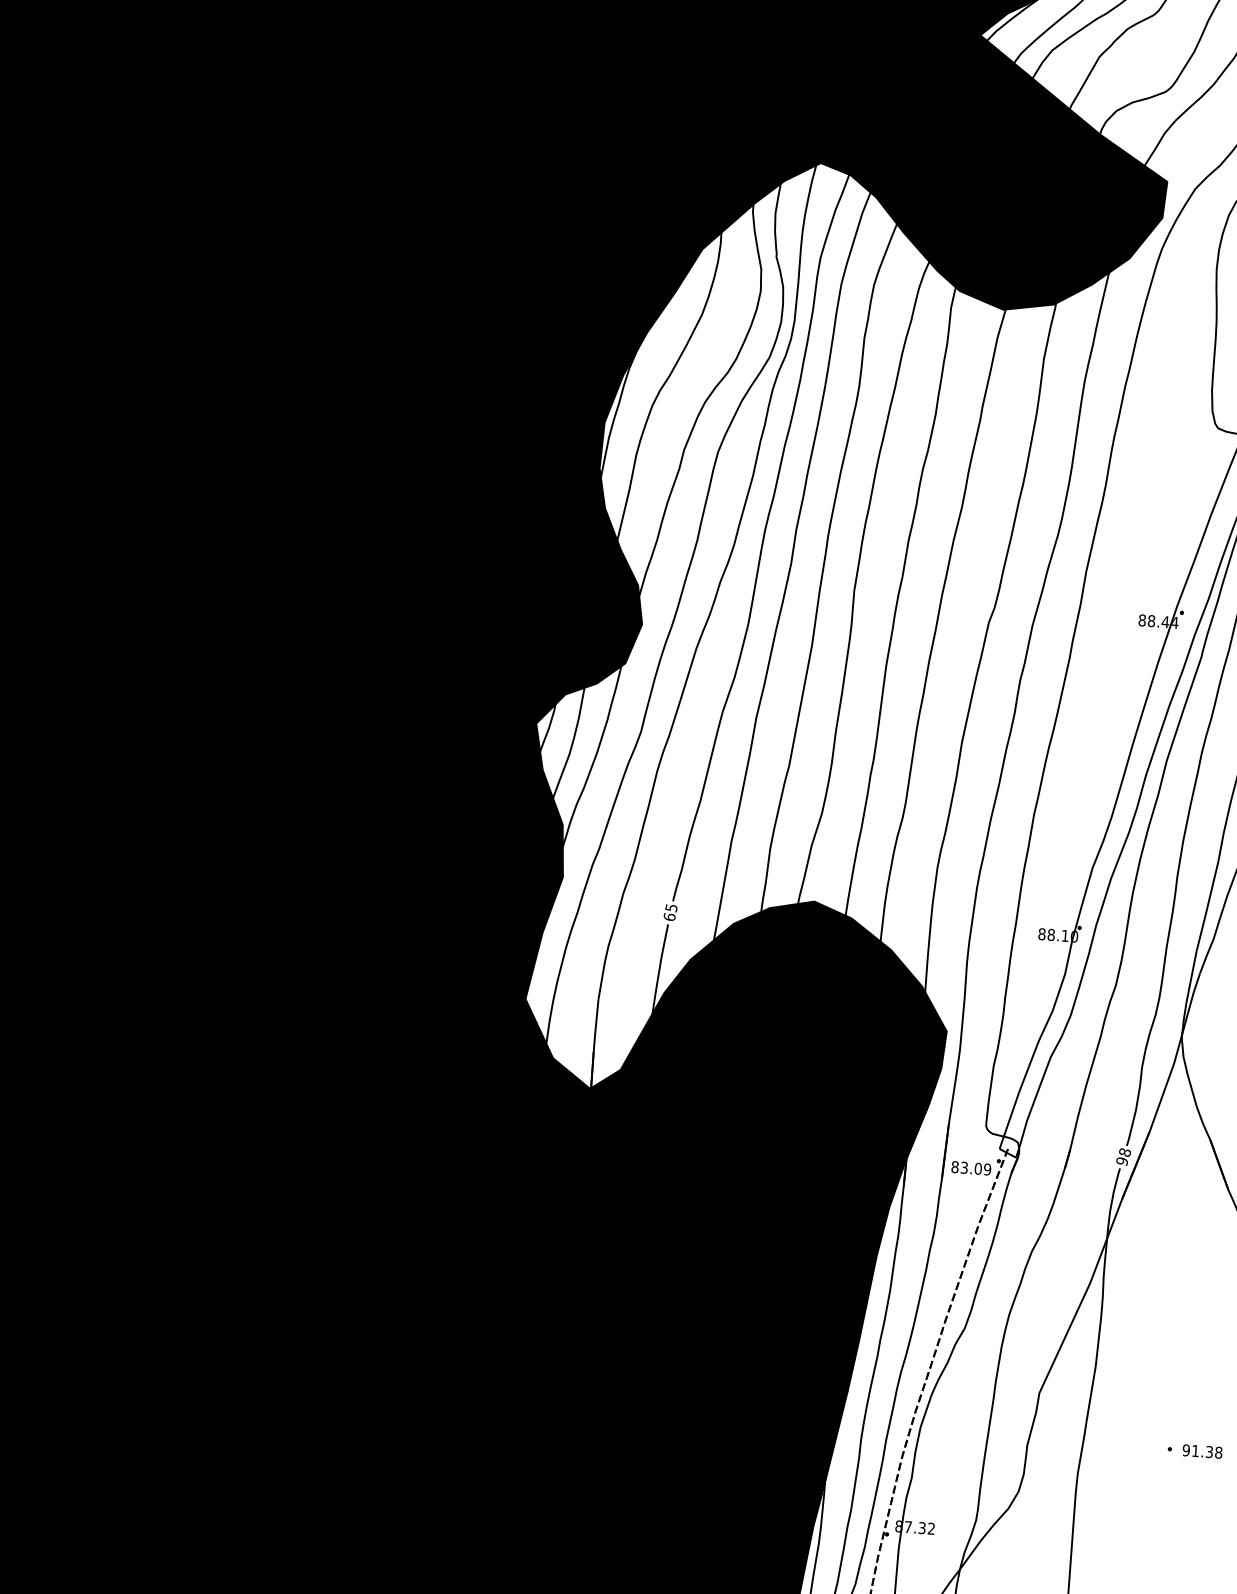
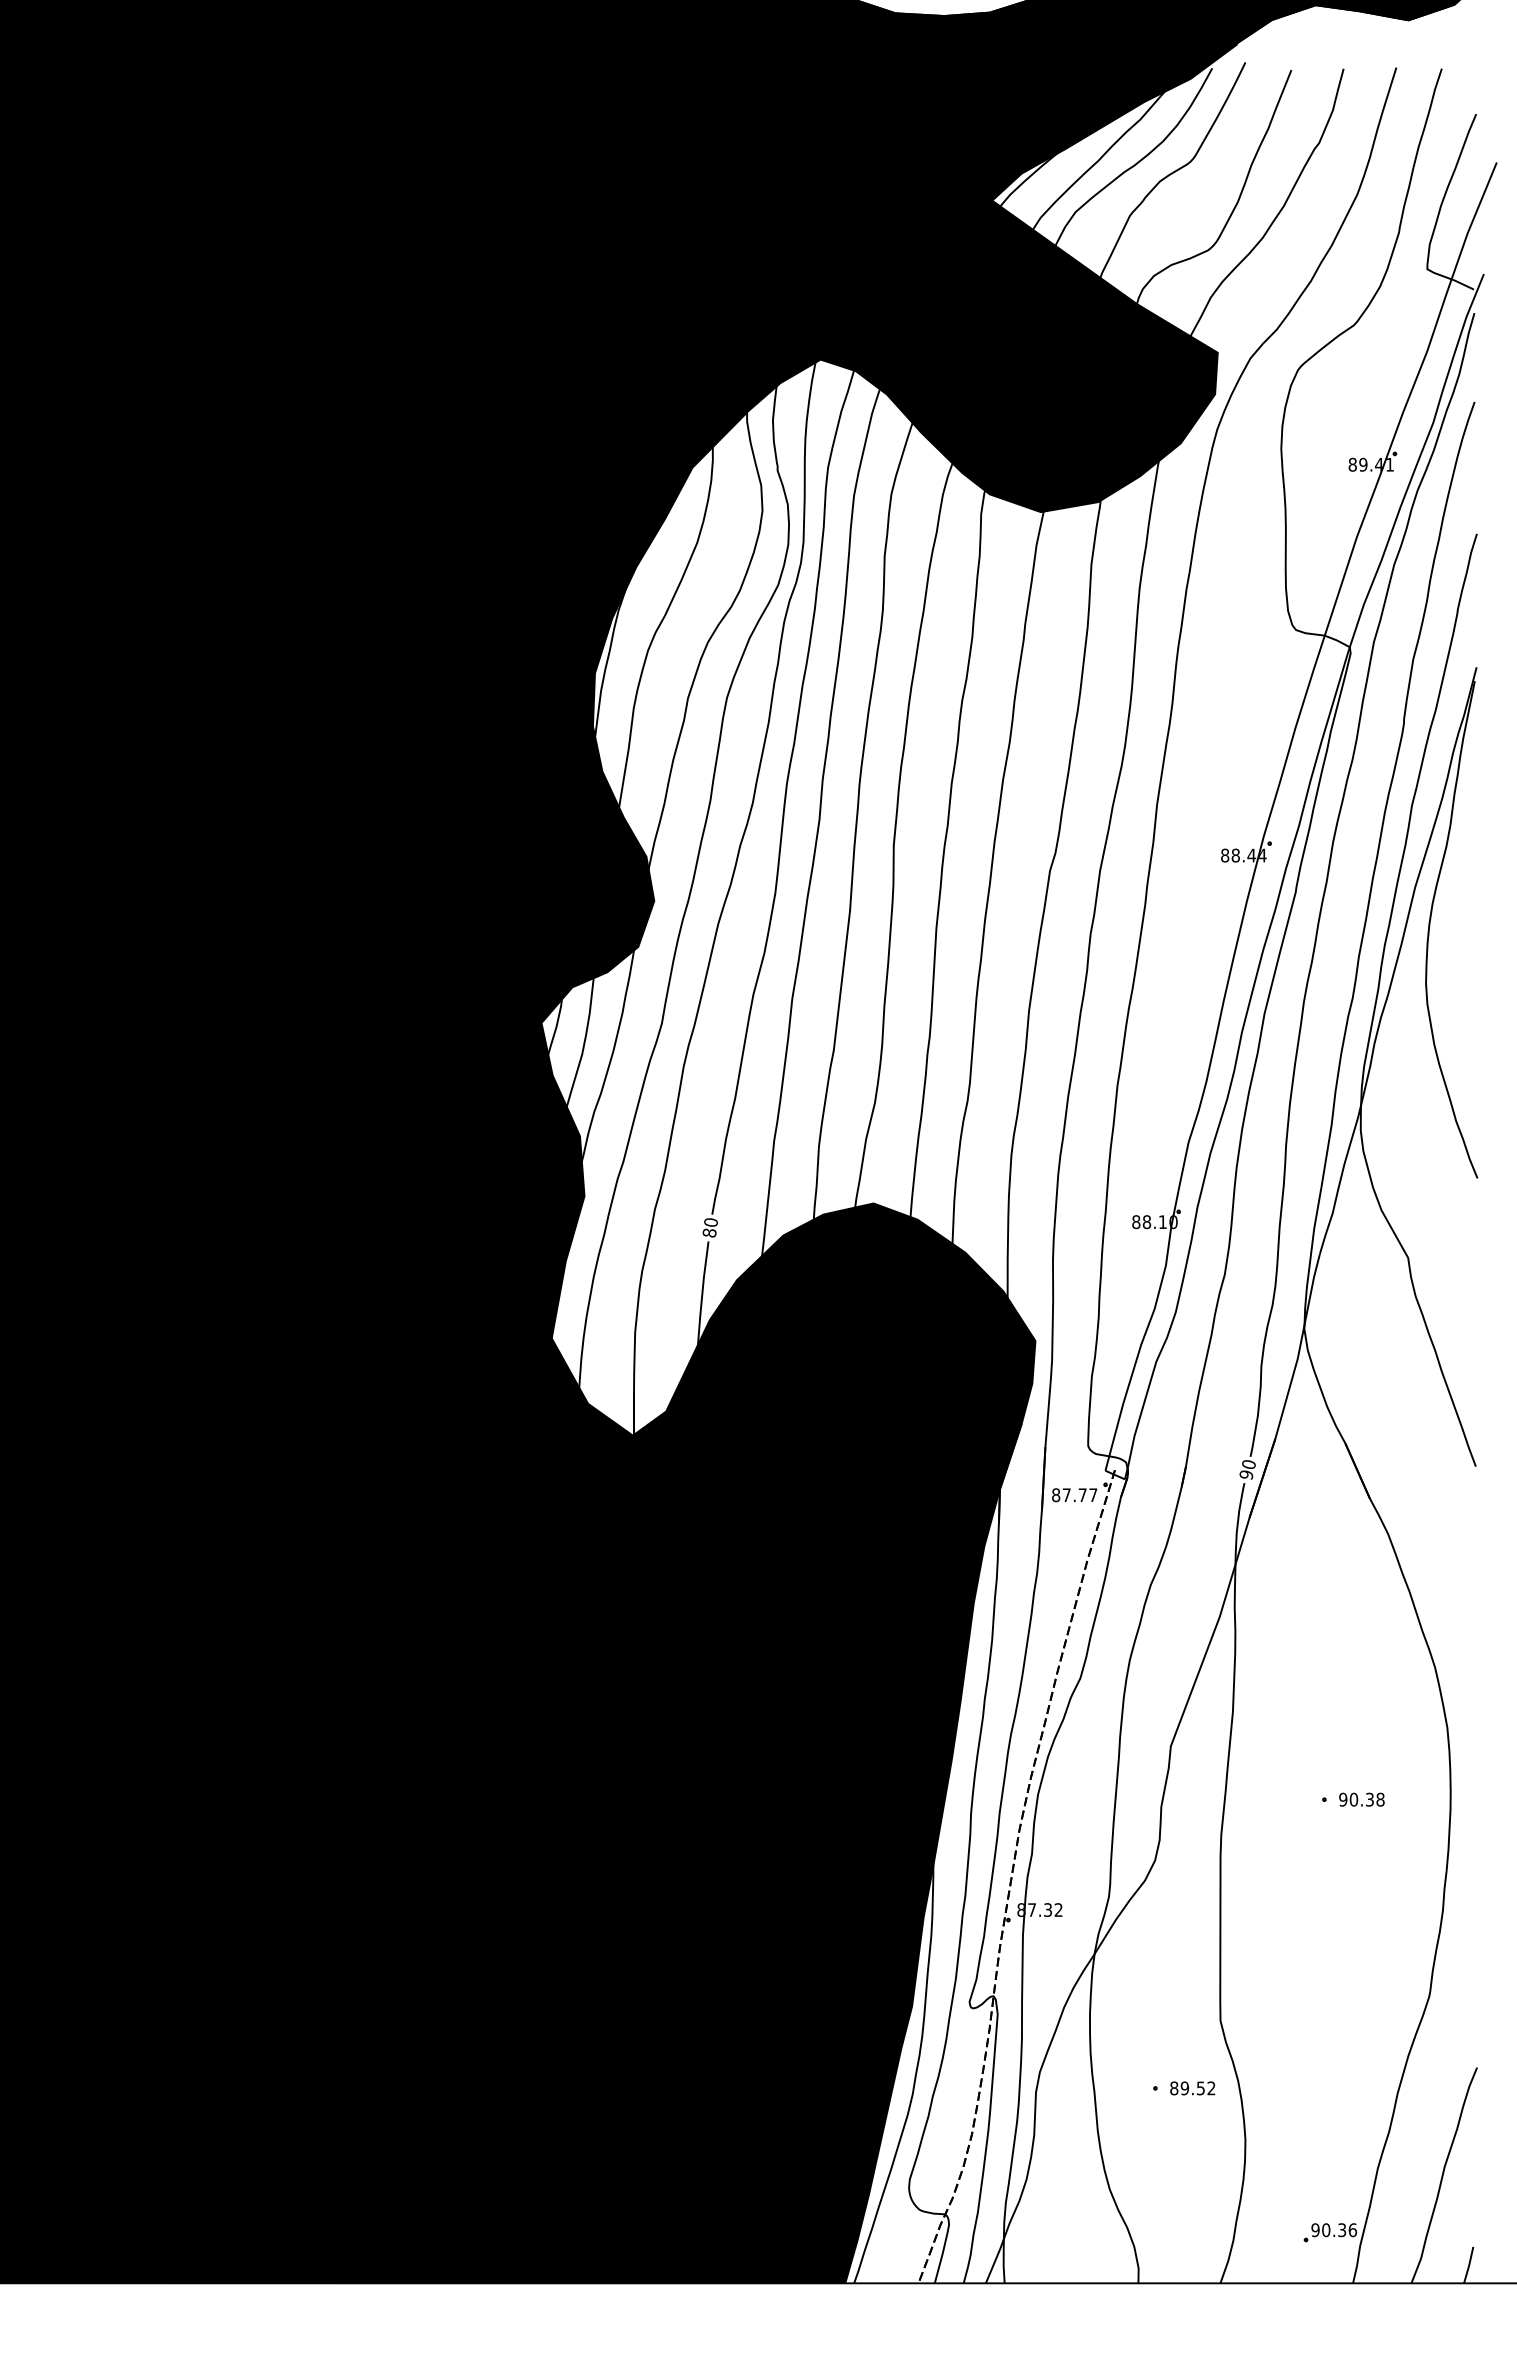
text: (669, 912) -> (709, 1227), 65 -> 80
text: (1124, 1152) -> (1248, 1464), 98 -> 90
text: (975, 1168) -> (1079, 1495), 83.09 -> 87.77
text: (1195, 1450) -> (1353, 1799), 91.38 -> 90.38

